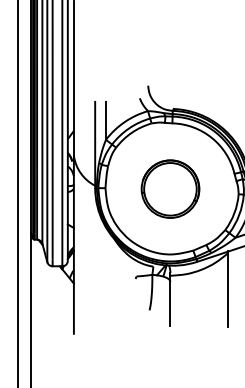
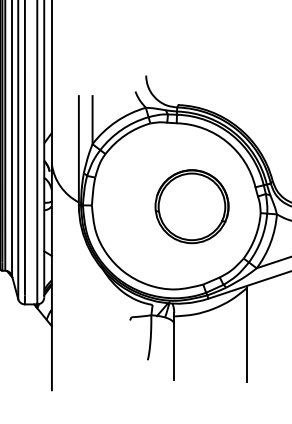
part: (170, 188) -> (192, 205), moved

